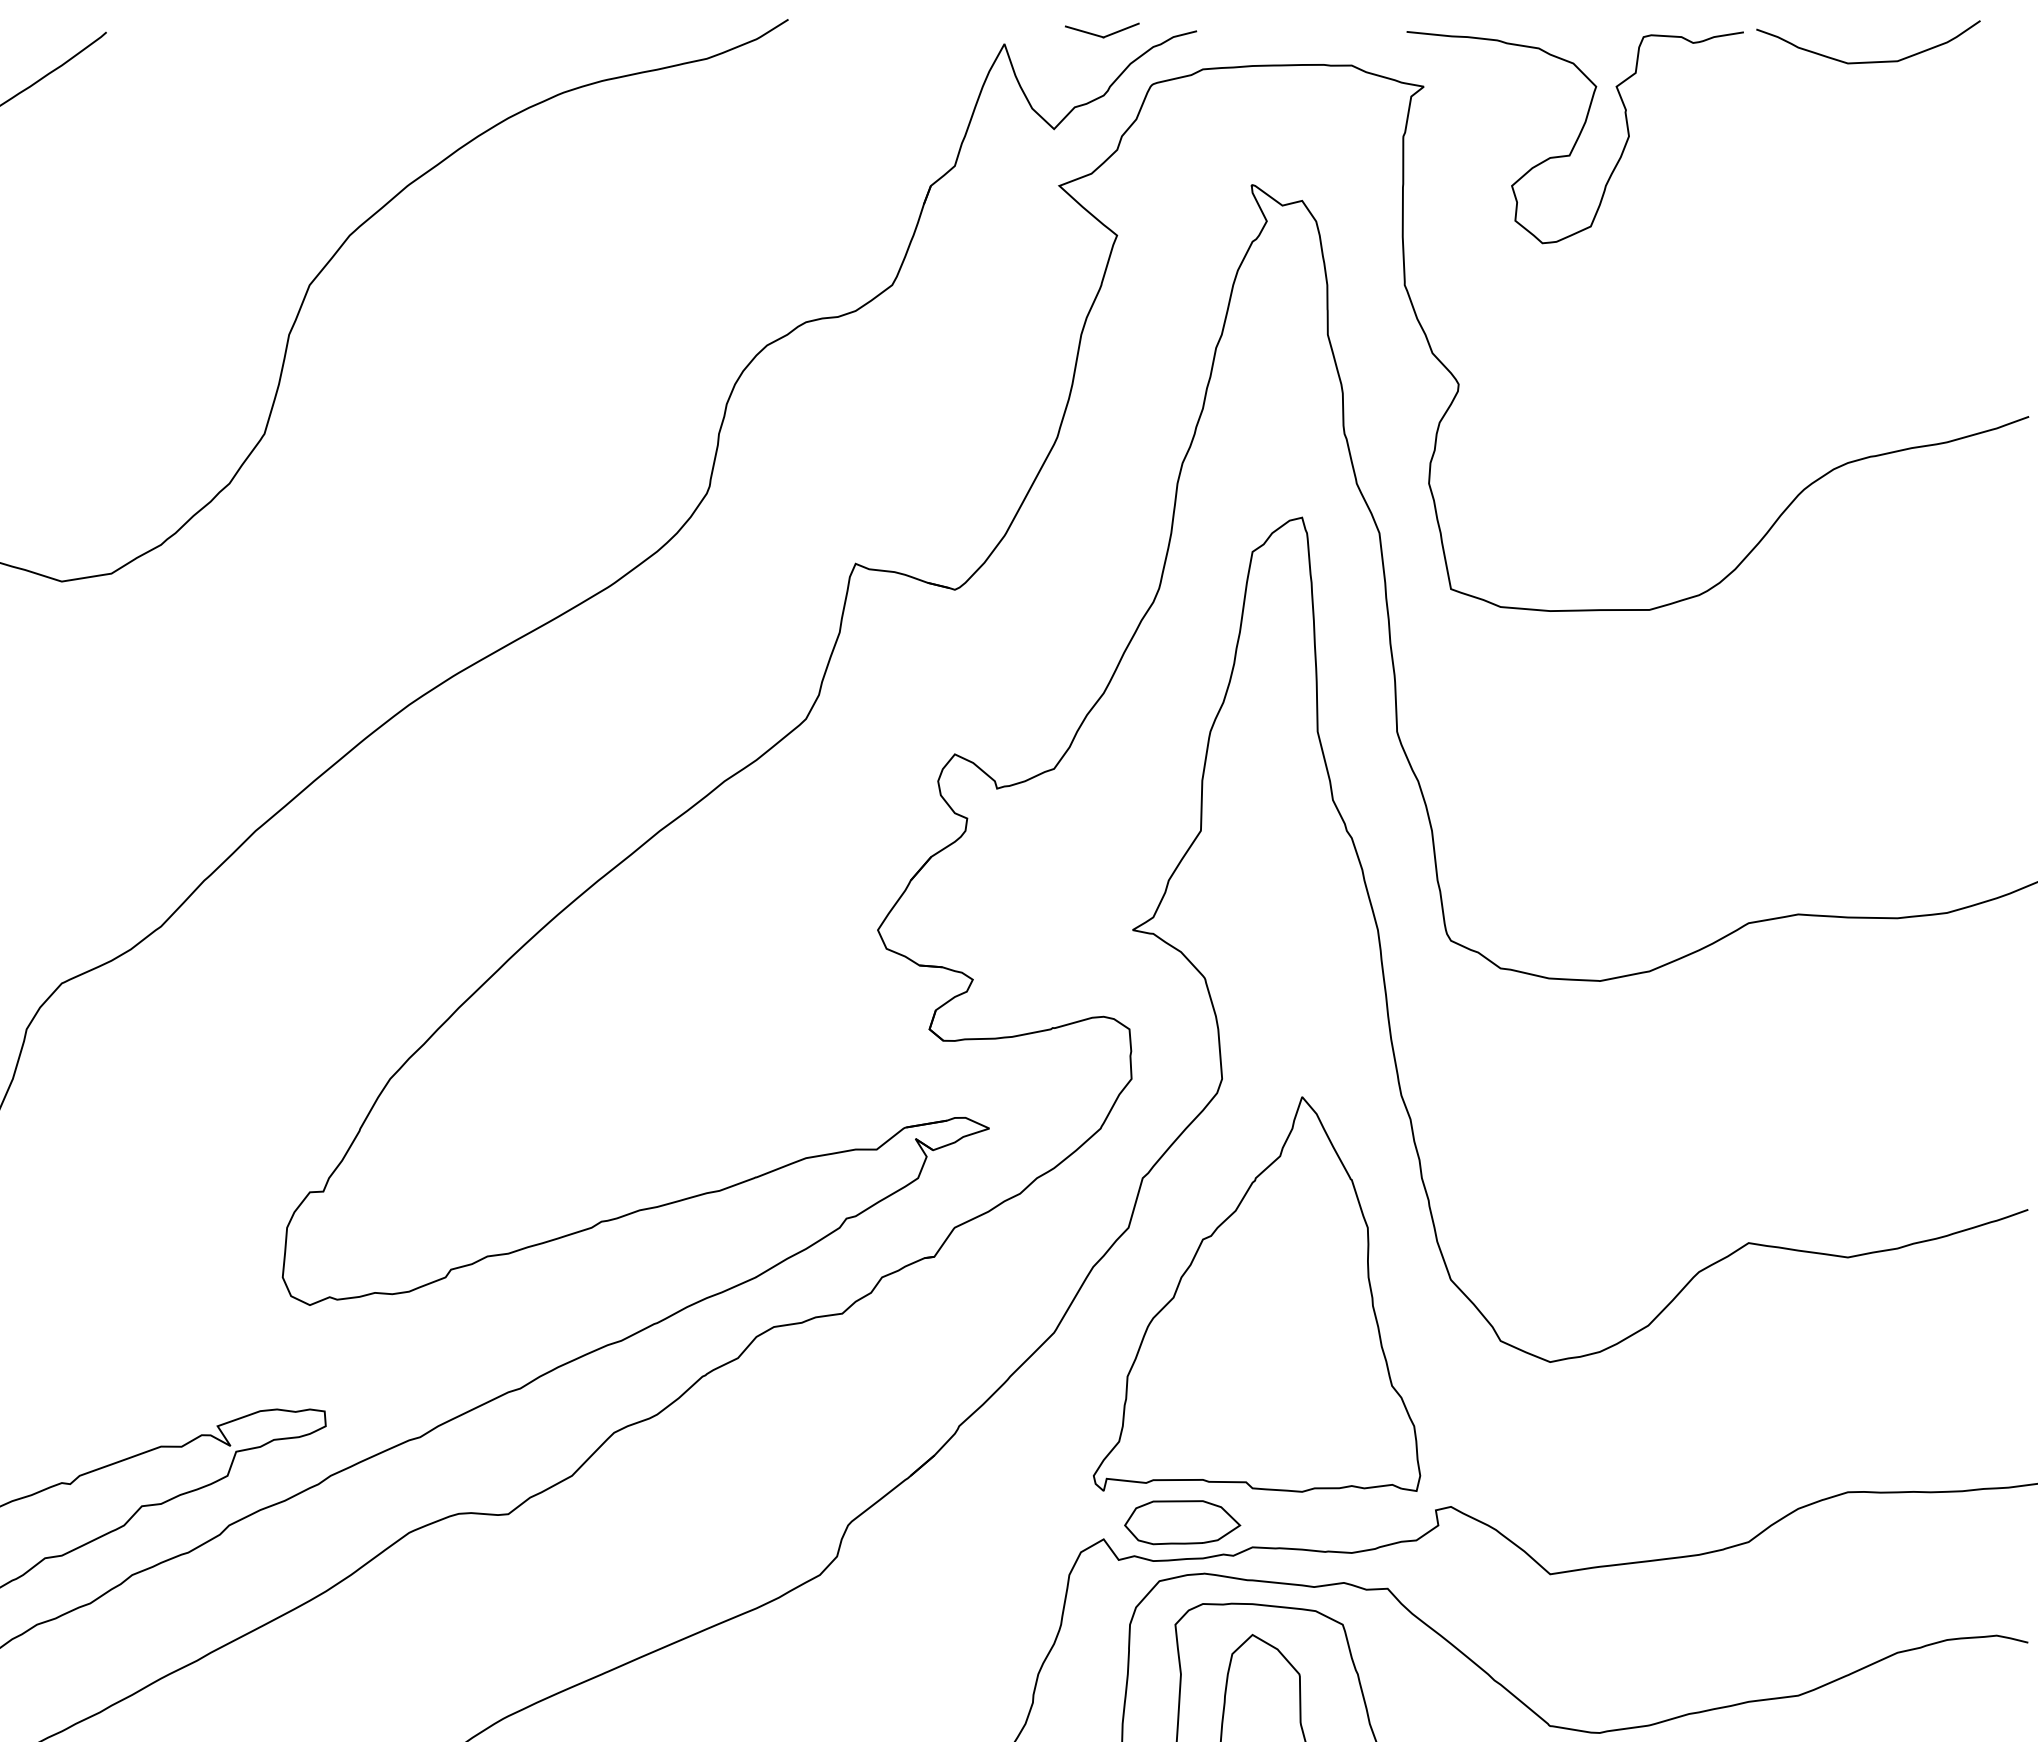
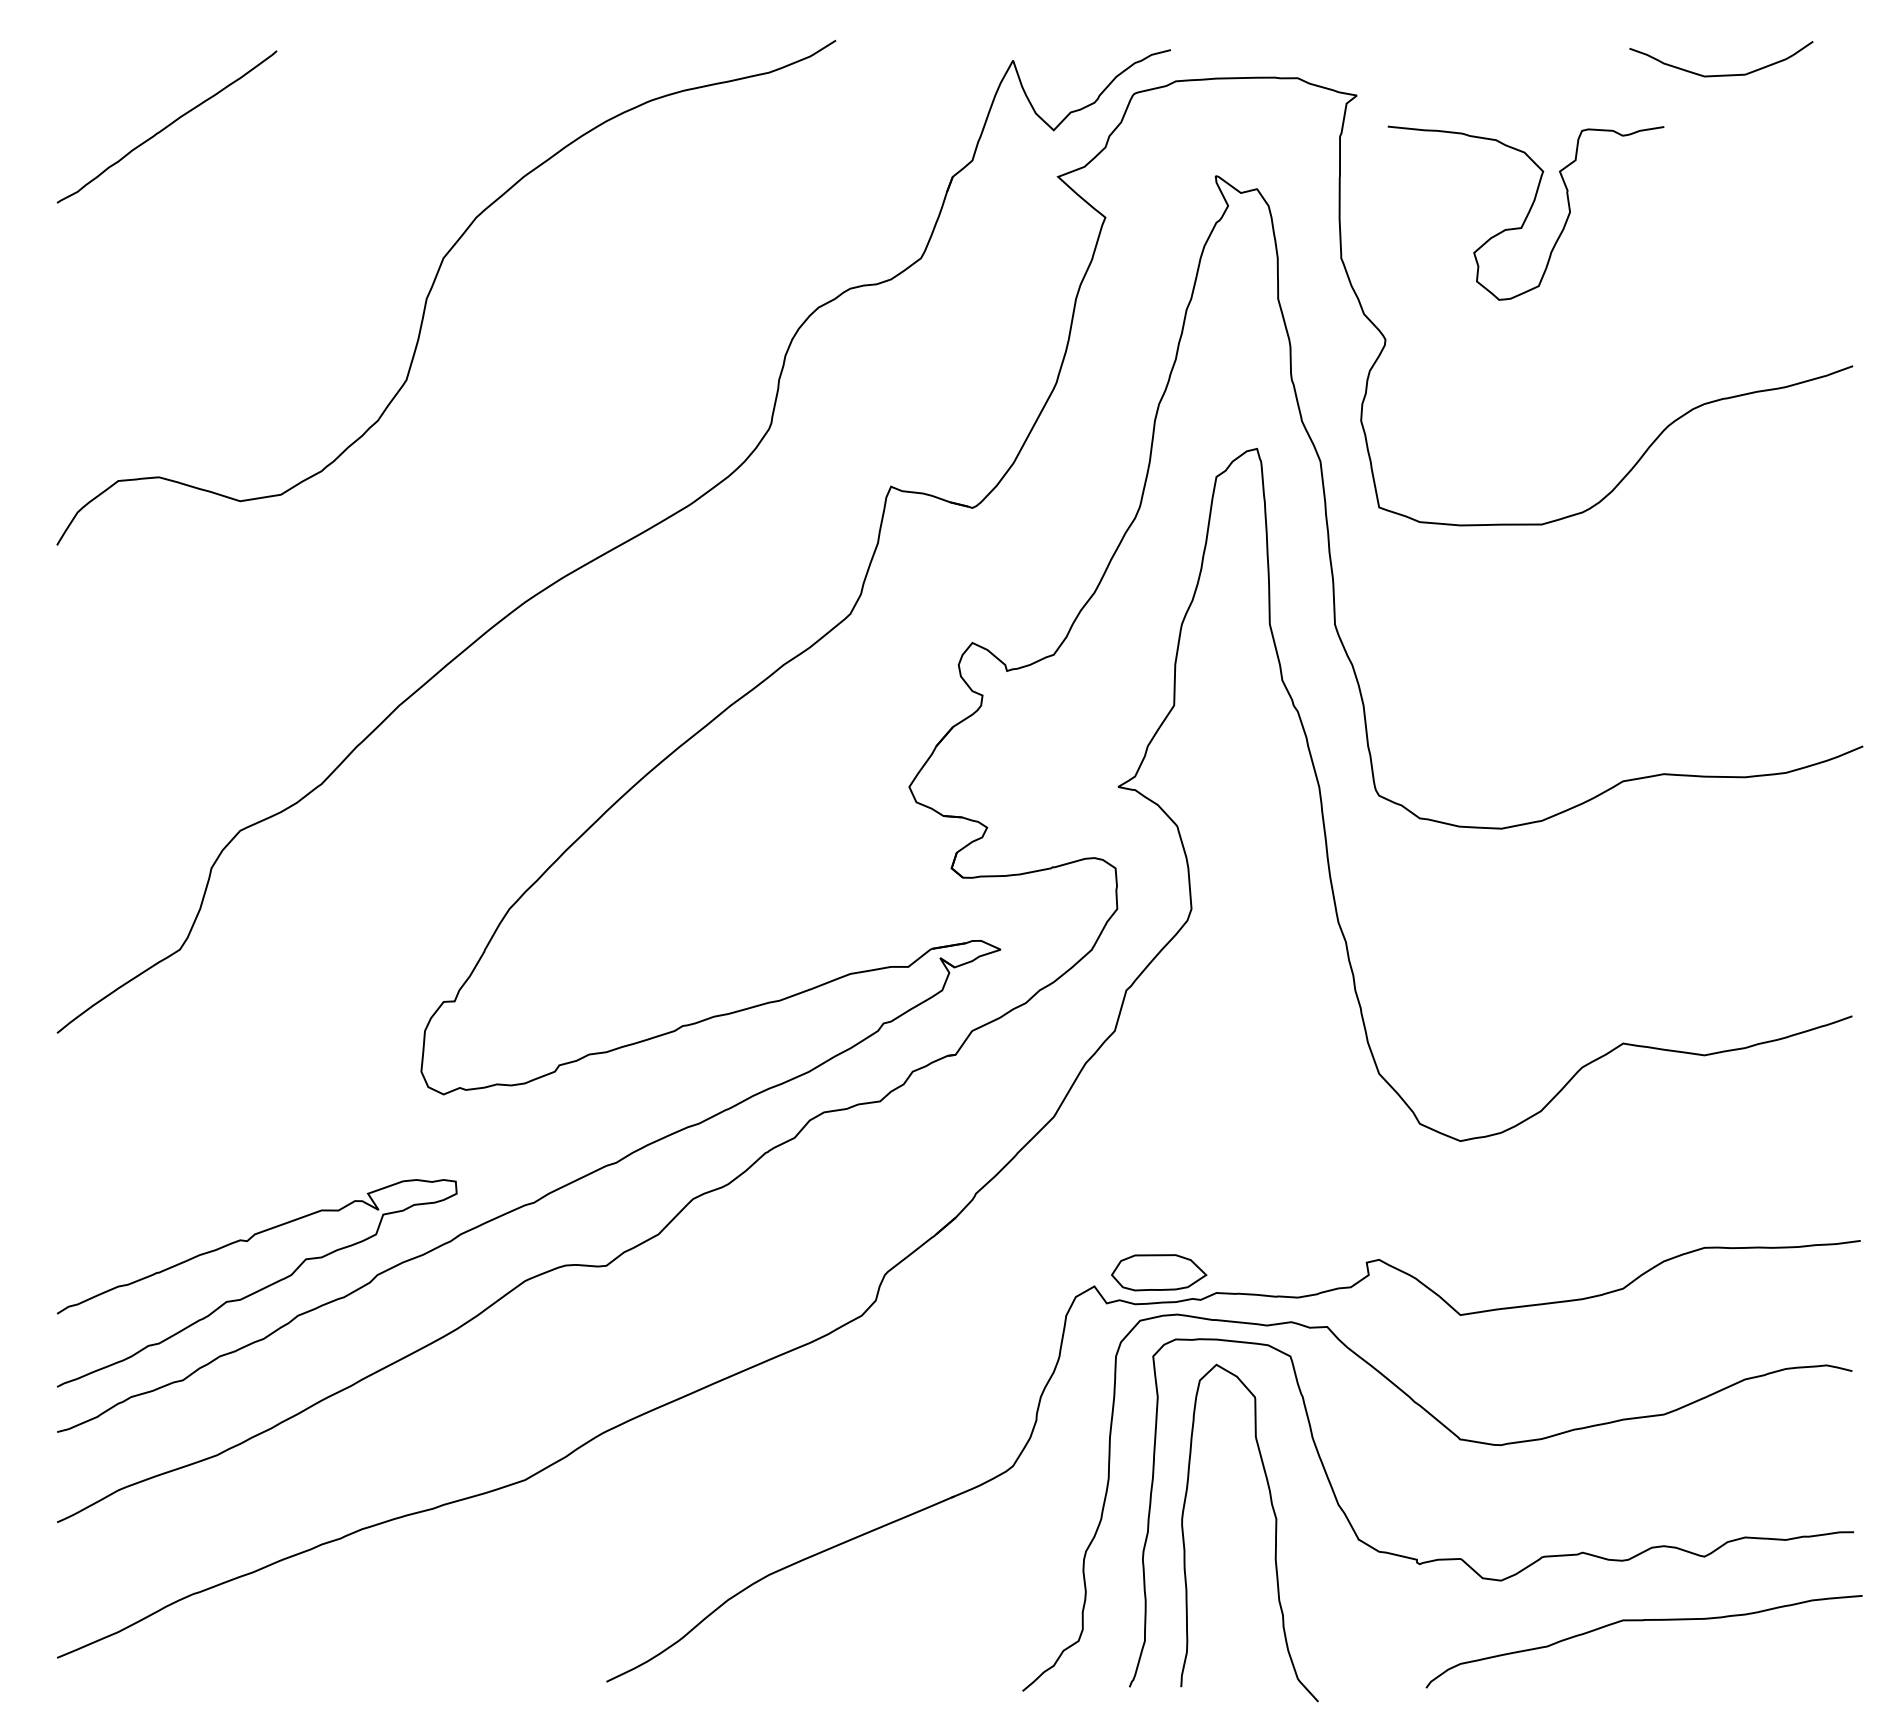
curve: (1101, 35) -> (1092, 53), removed
curve: (1577, 137) -> (1527, 213), moved
part: (1256, 1294) -> (1219, 1085), removed

